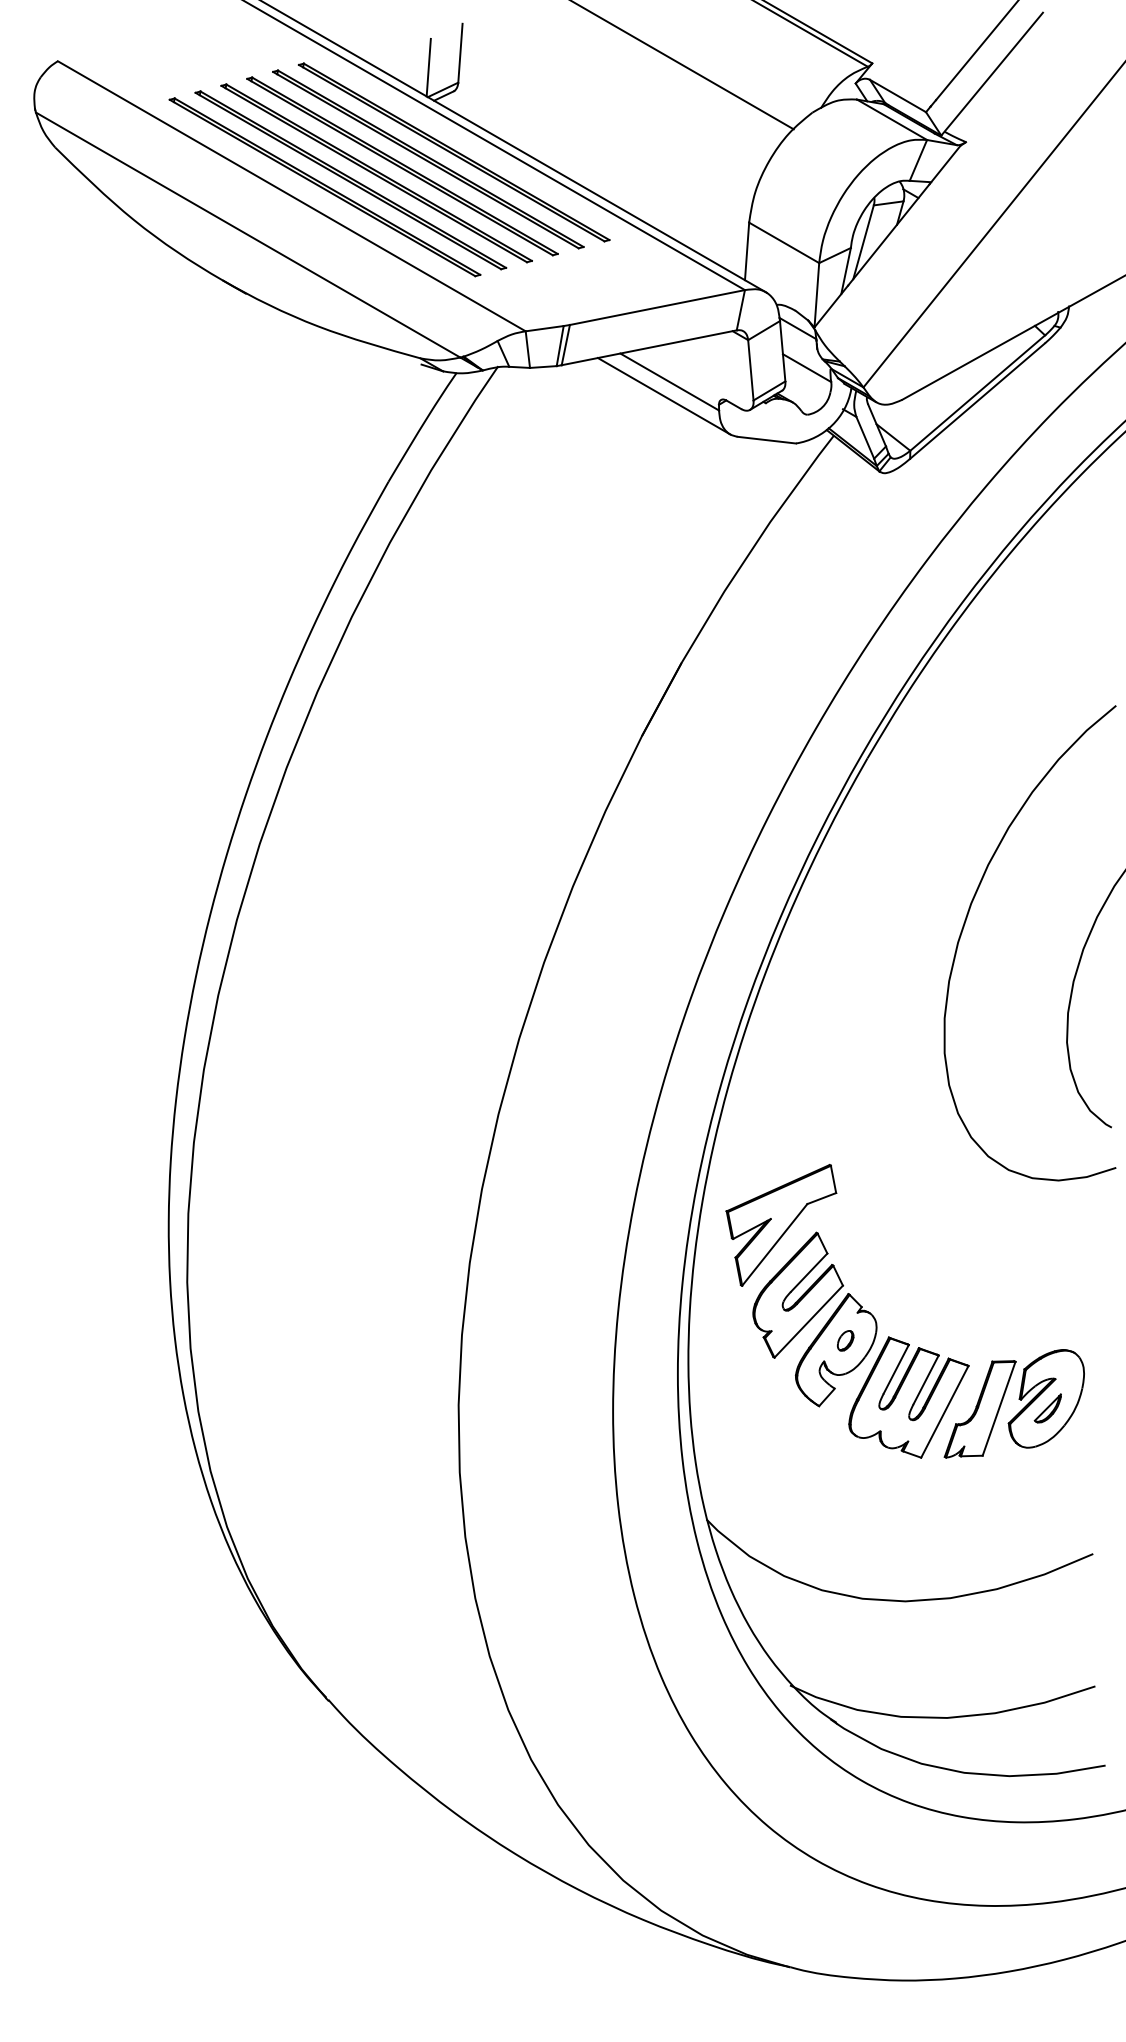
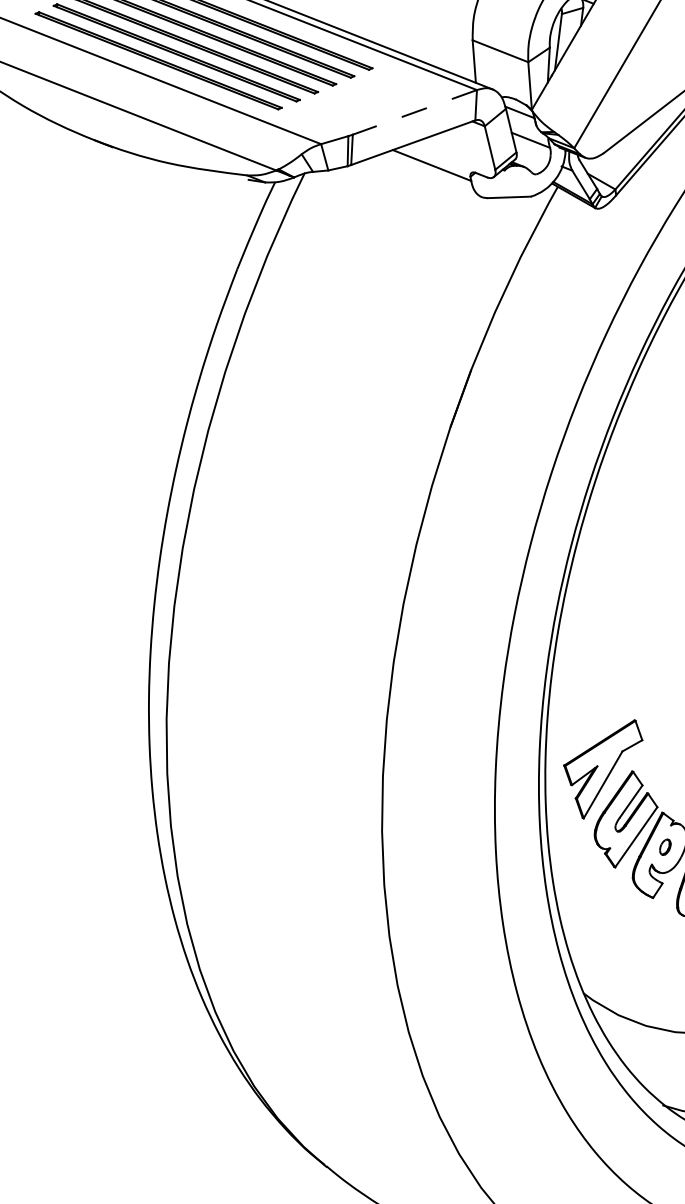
line: (656, 307) -> (414, 112), solid -> dashed
line: (663, 396) -> (429, 176), removed

